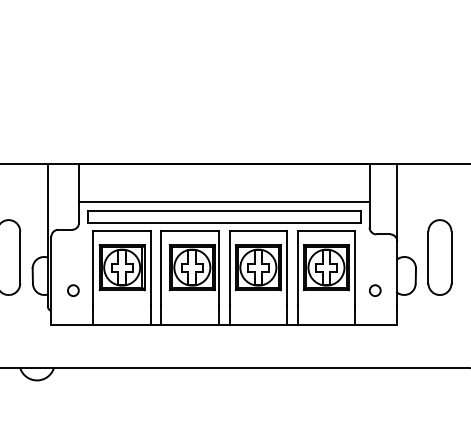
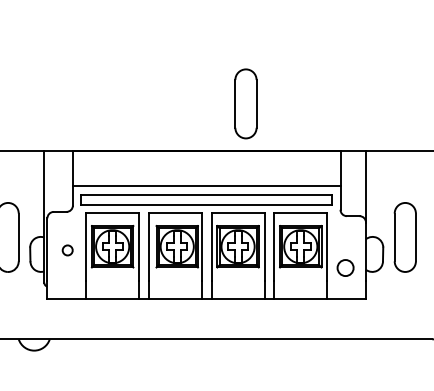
part: (266, 112) -> (245, 103), added
circle: (73, 290) -> (67, 250), moved
circle: (375, 290) -> (345, 267), size x1.6

